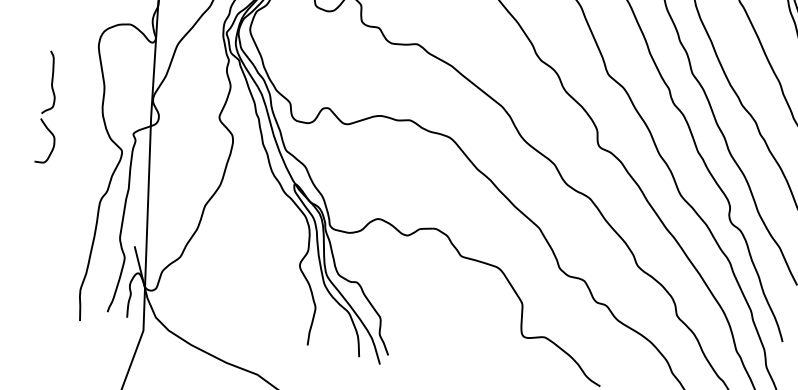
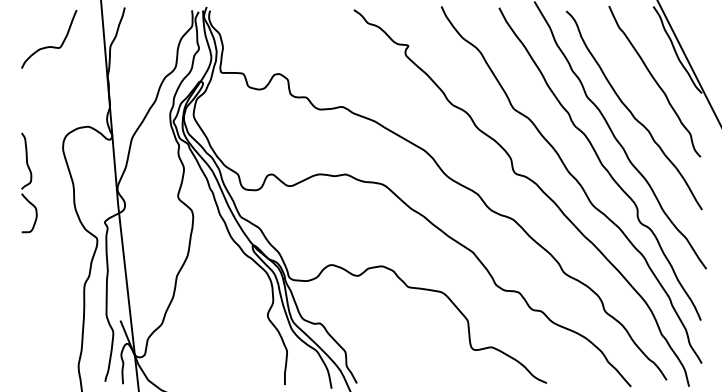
part: (51, 107) -> (29, 182), moved

